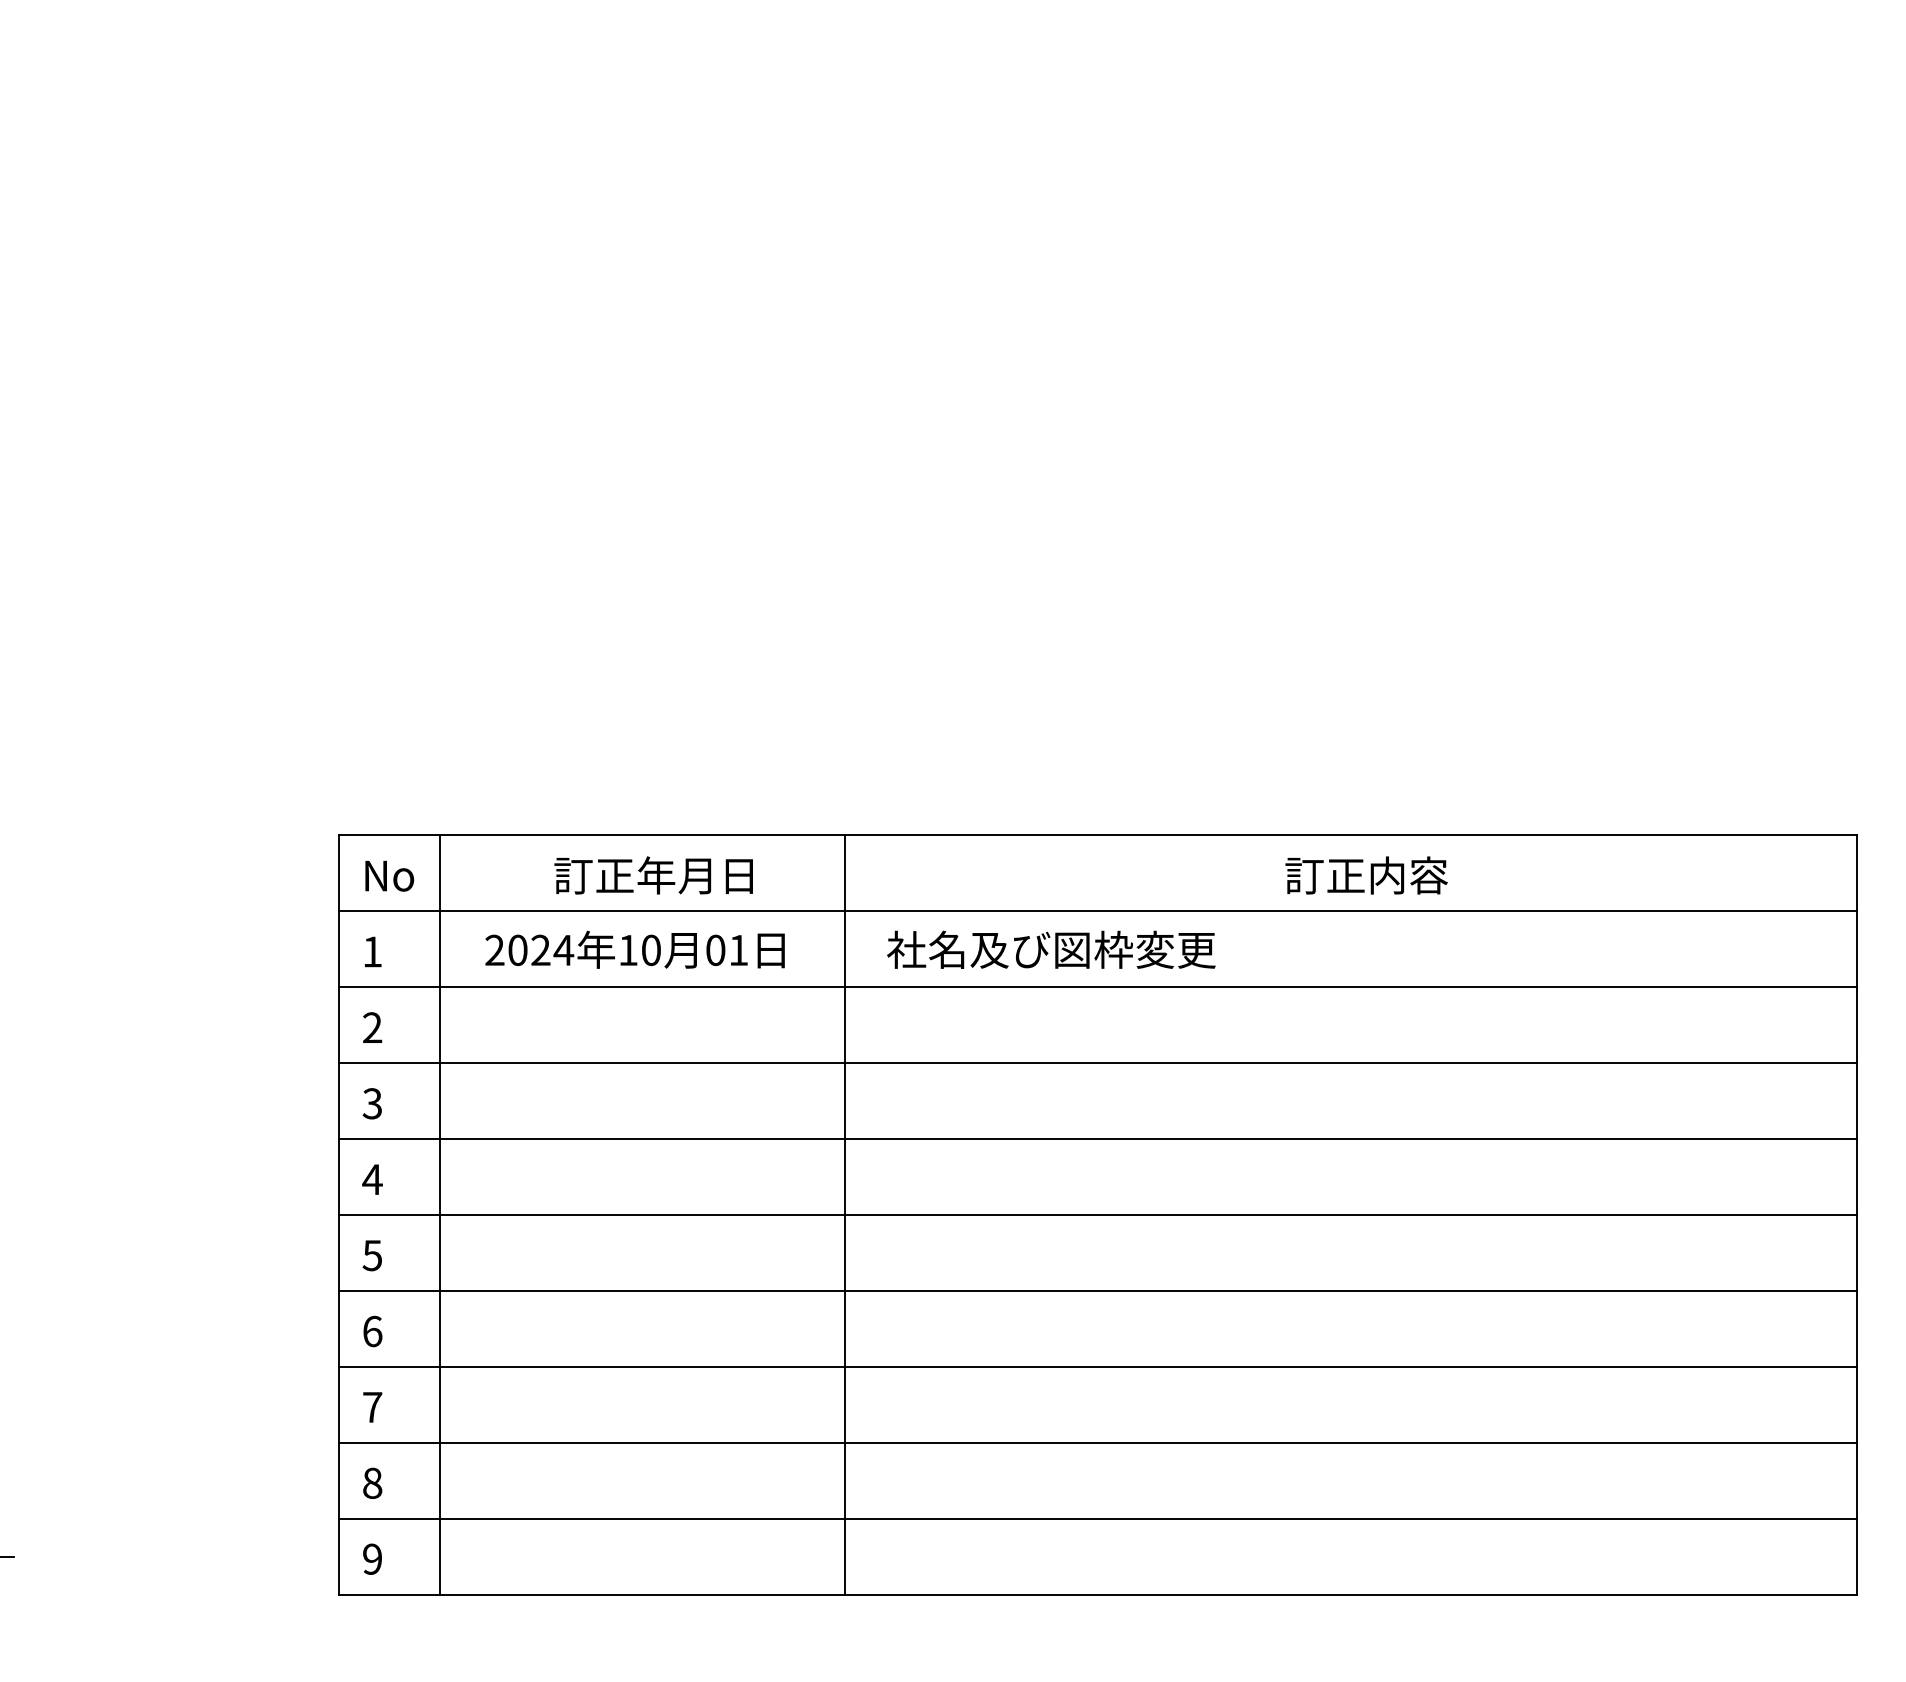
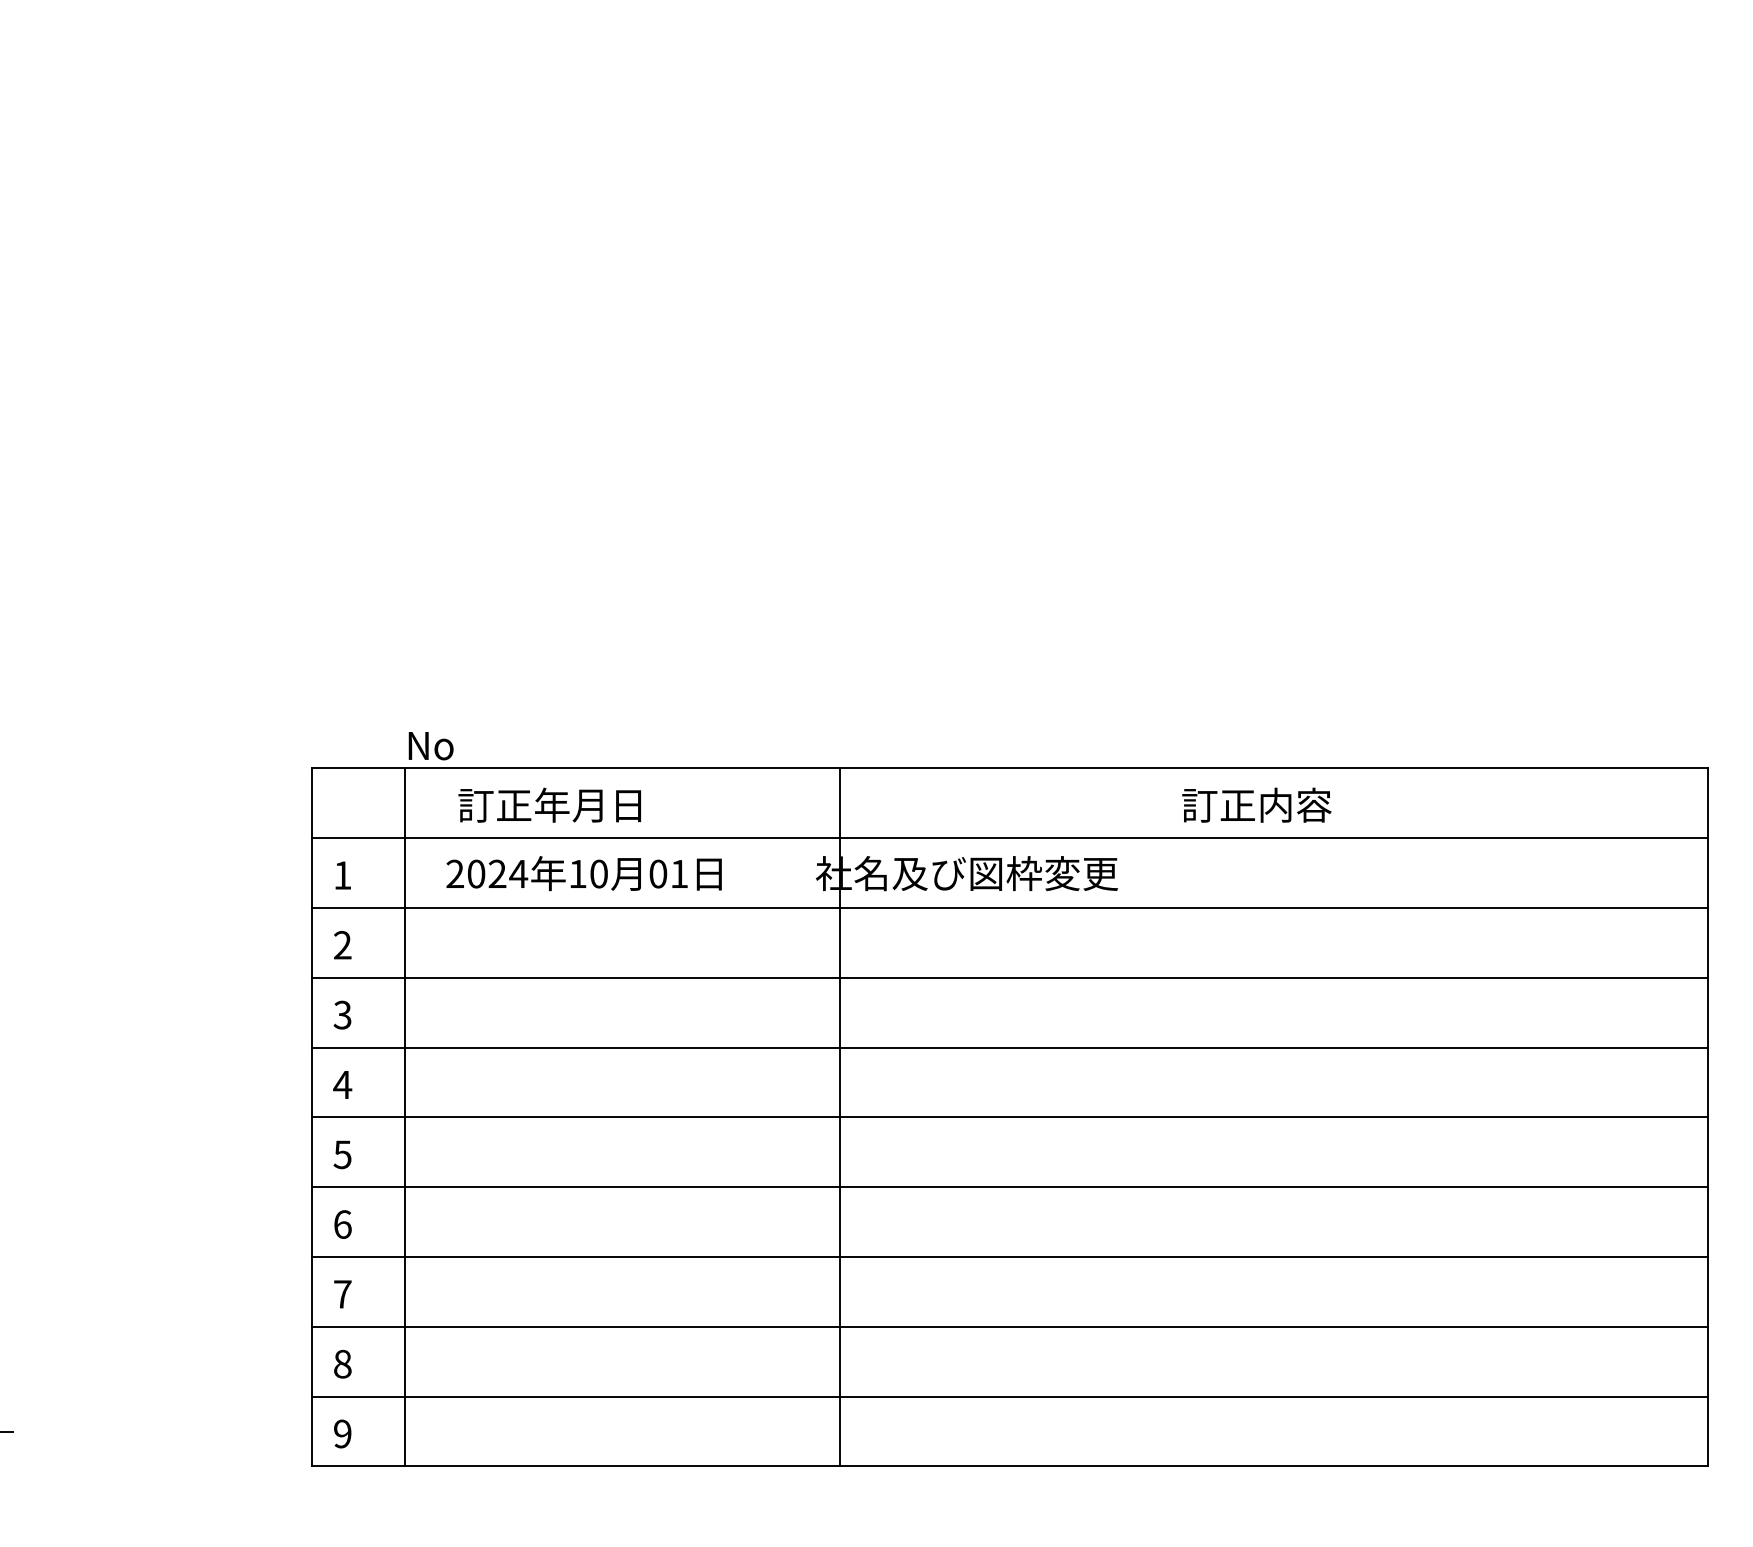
text: (389, 875) -> (430, 745), moved
text: (653, 875) -> (549, 805), moved
line: (844, 1214) -> (839, 1116), moved

